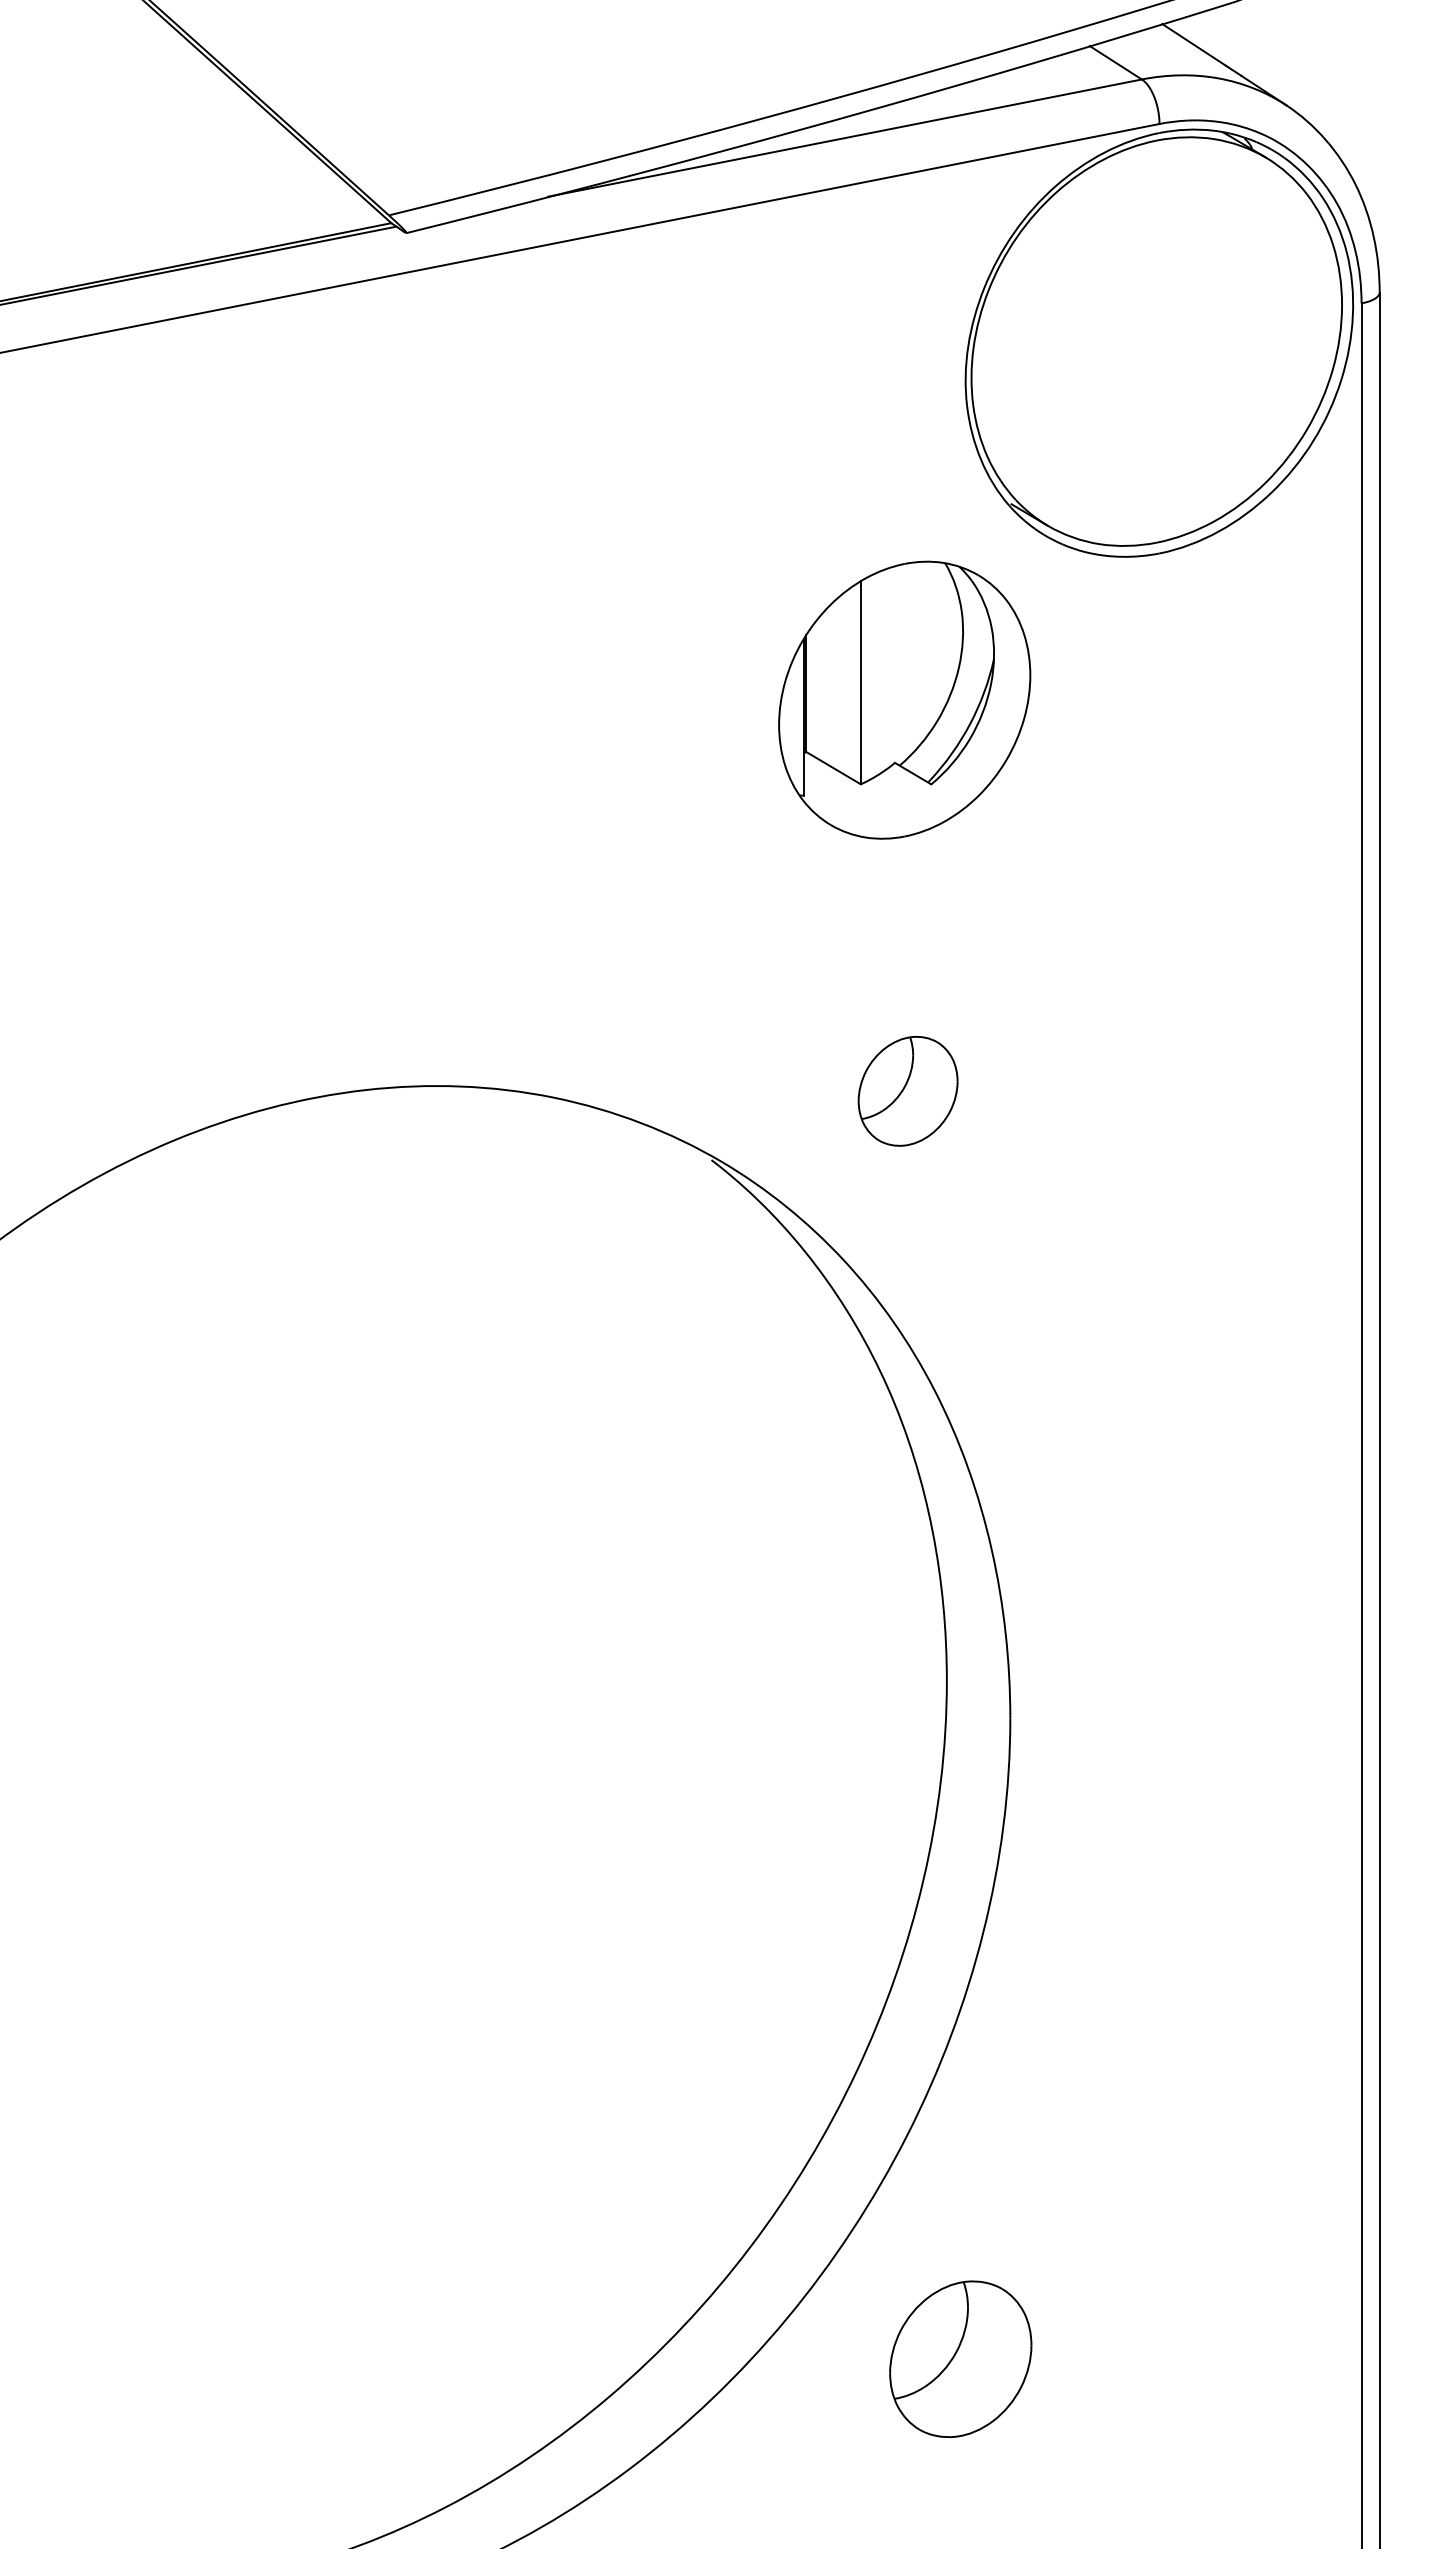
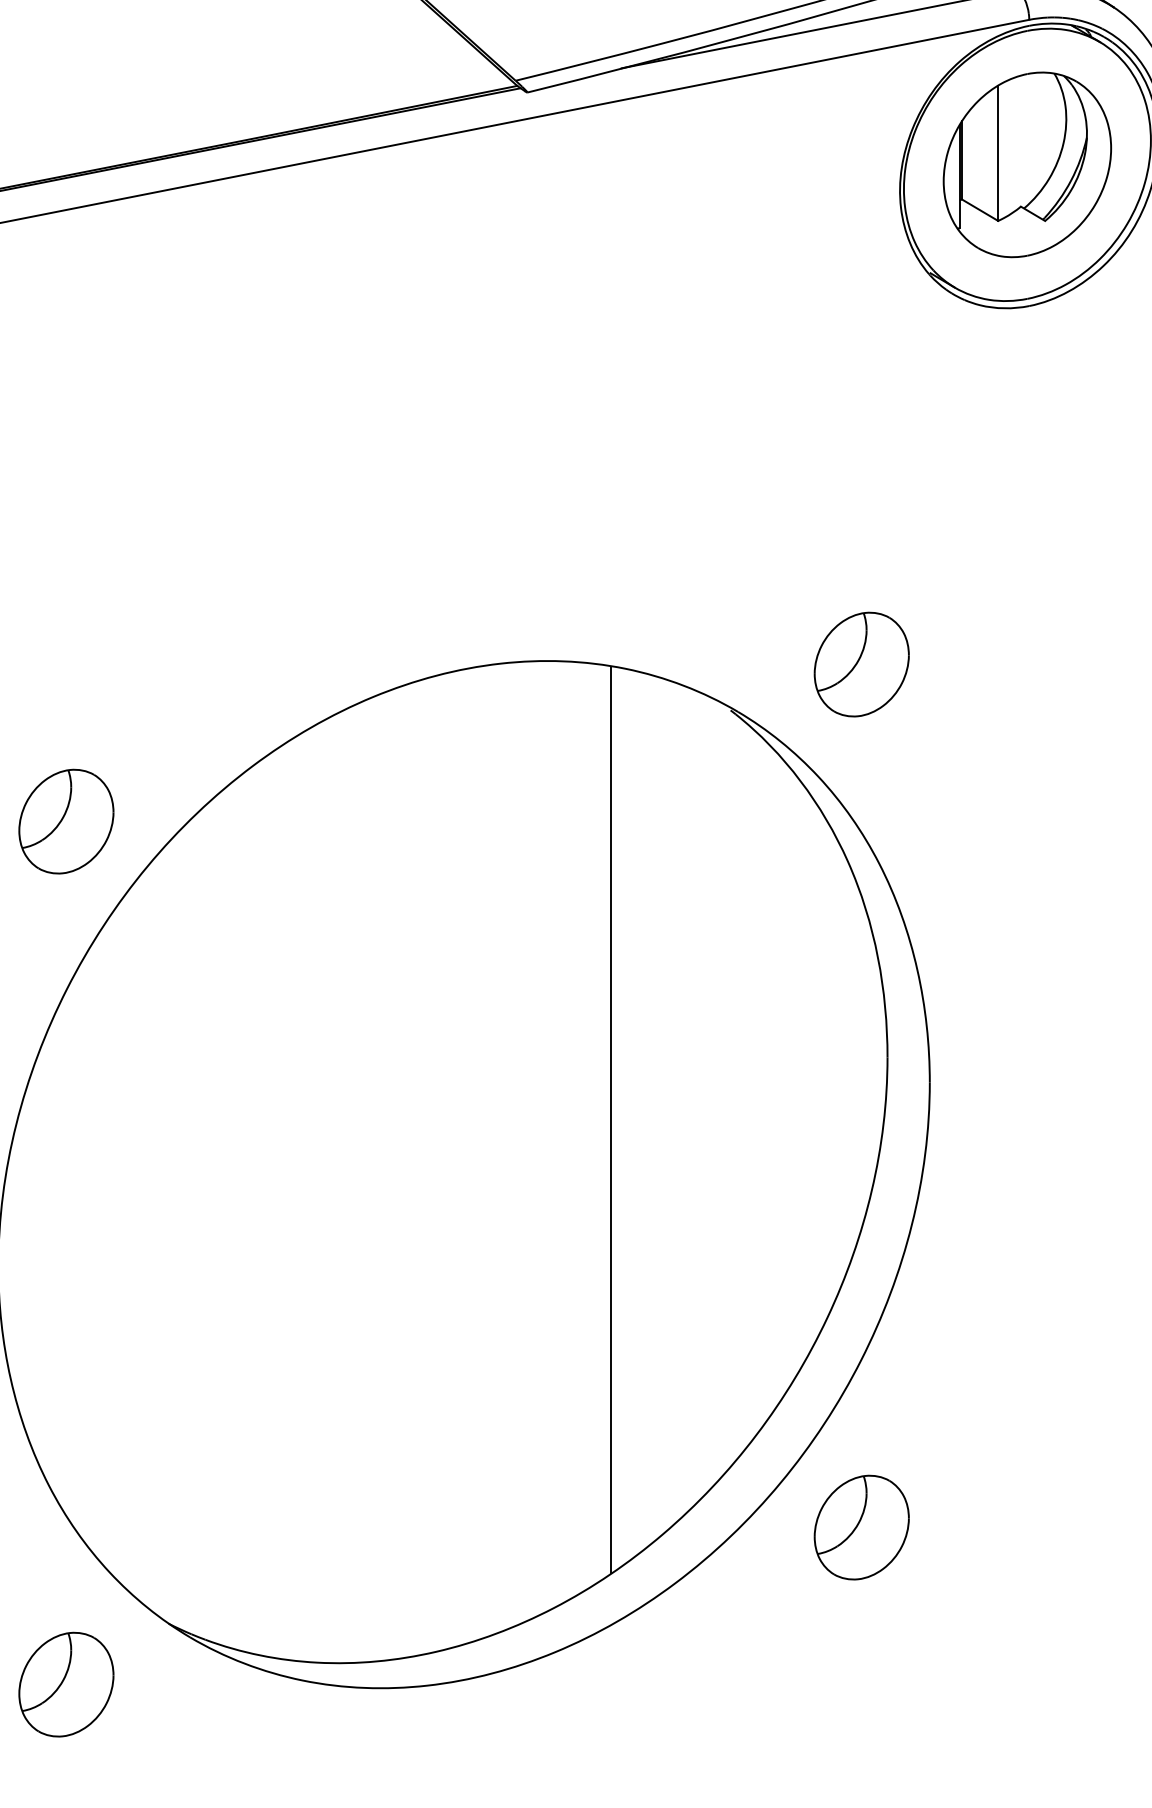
part: (904, 699) -> (1027, 164), moved
part: (907, 1091) -> (861, 664), size x1.43
line: (532, 1773) -> (611, 1119), added
part: (960, 2359) -> (861, 1527), moved

